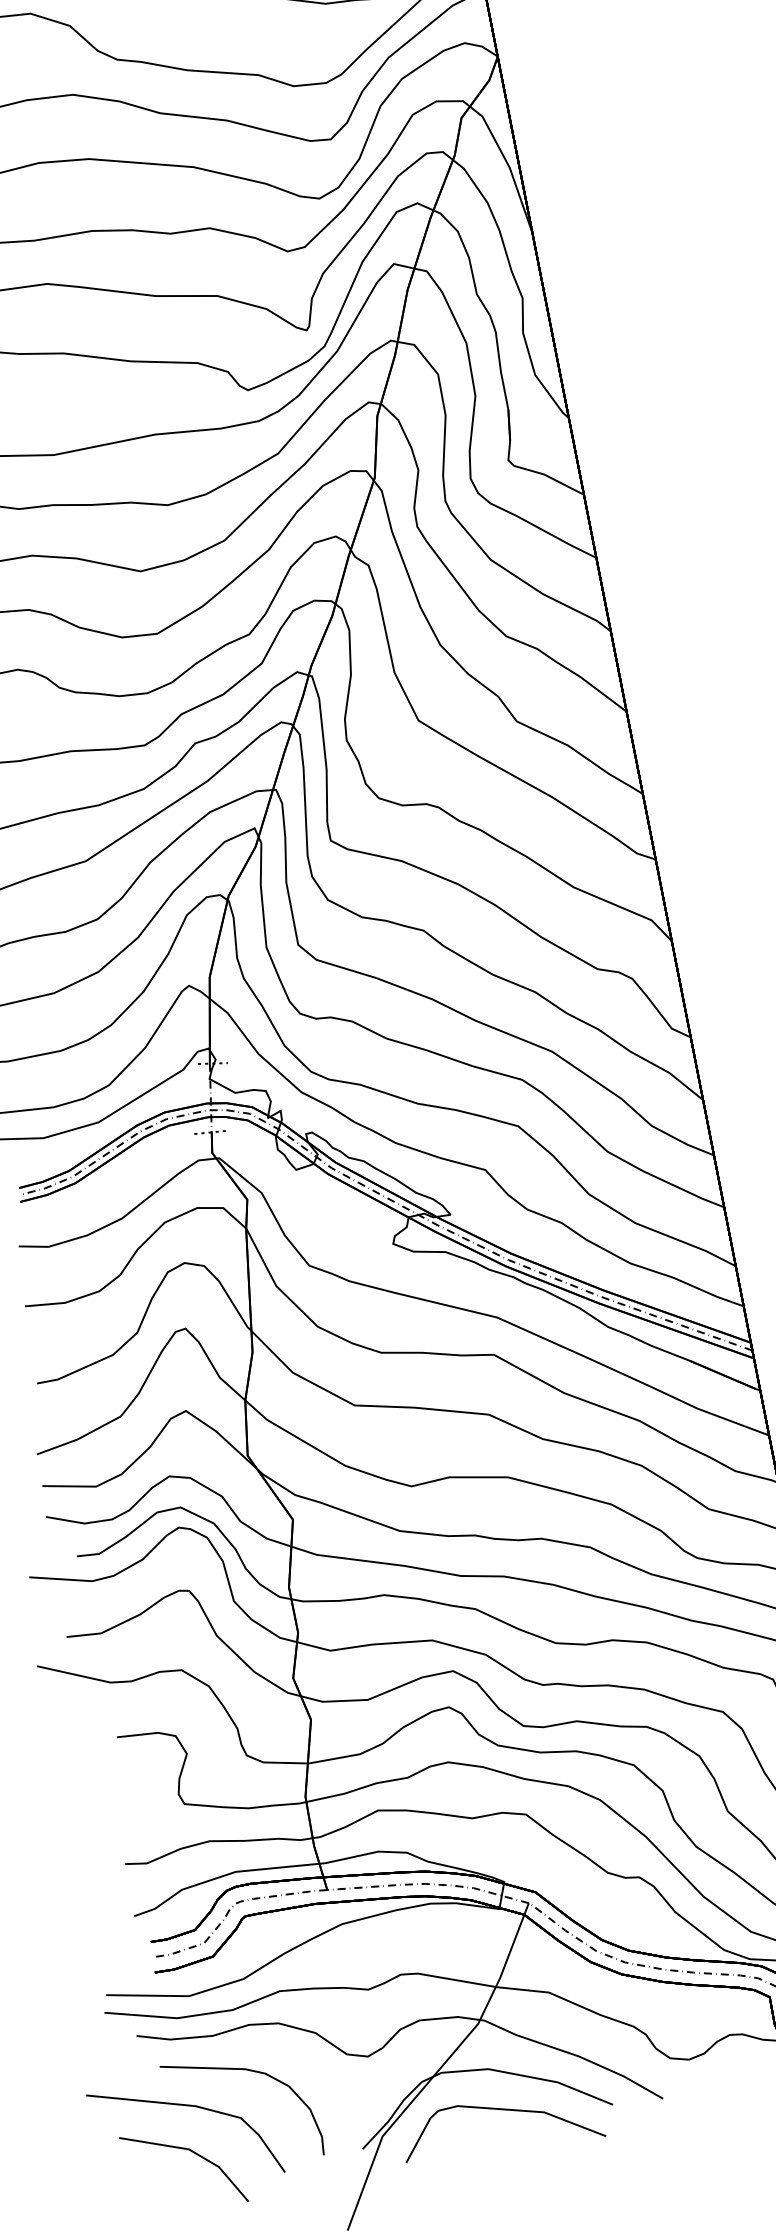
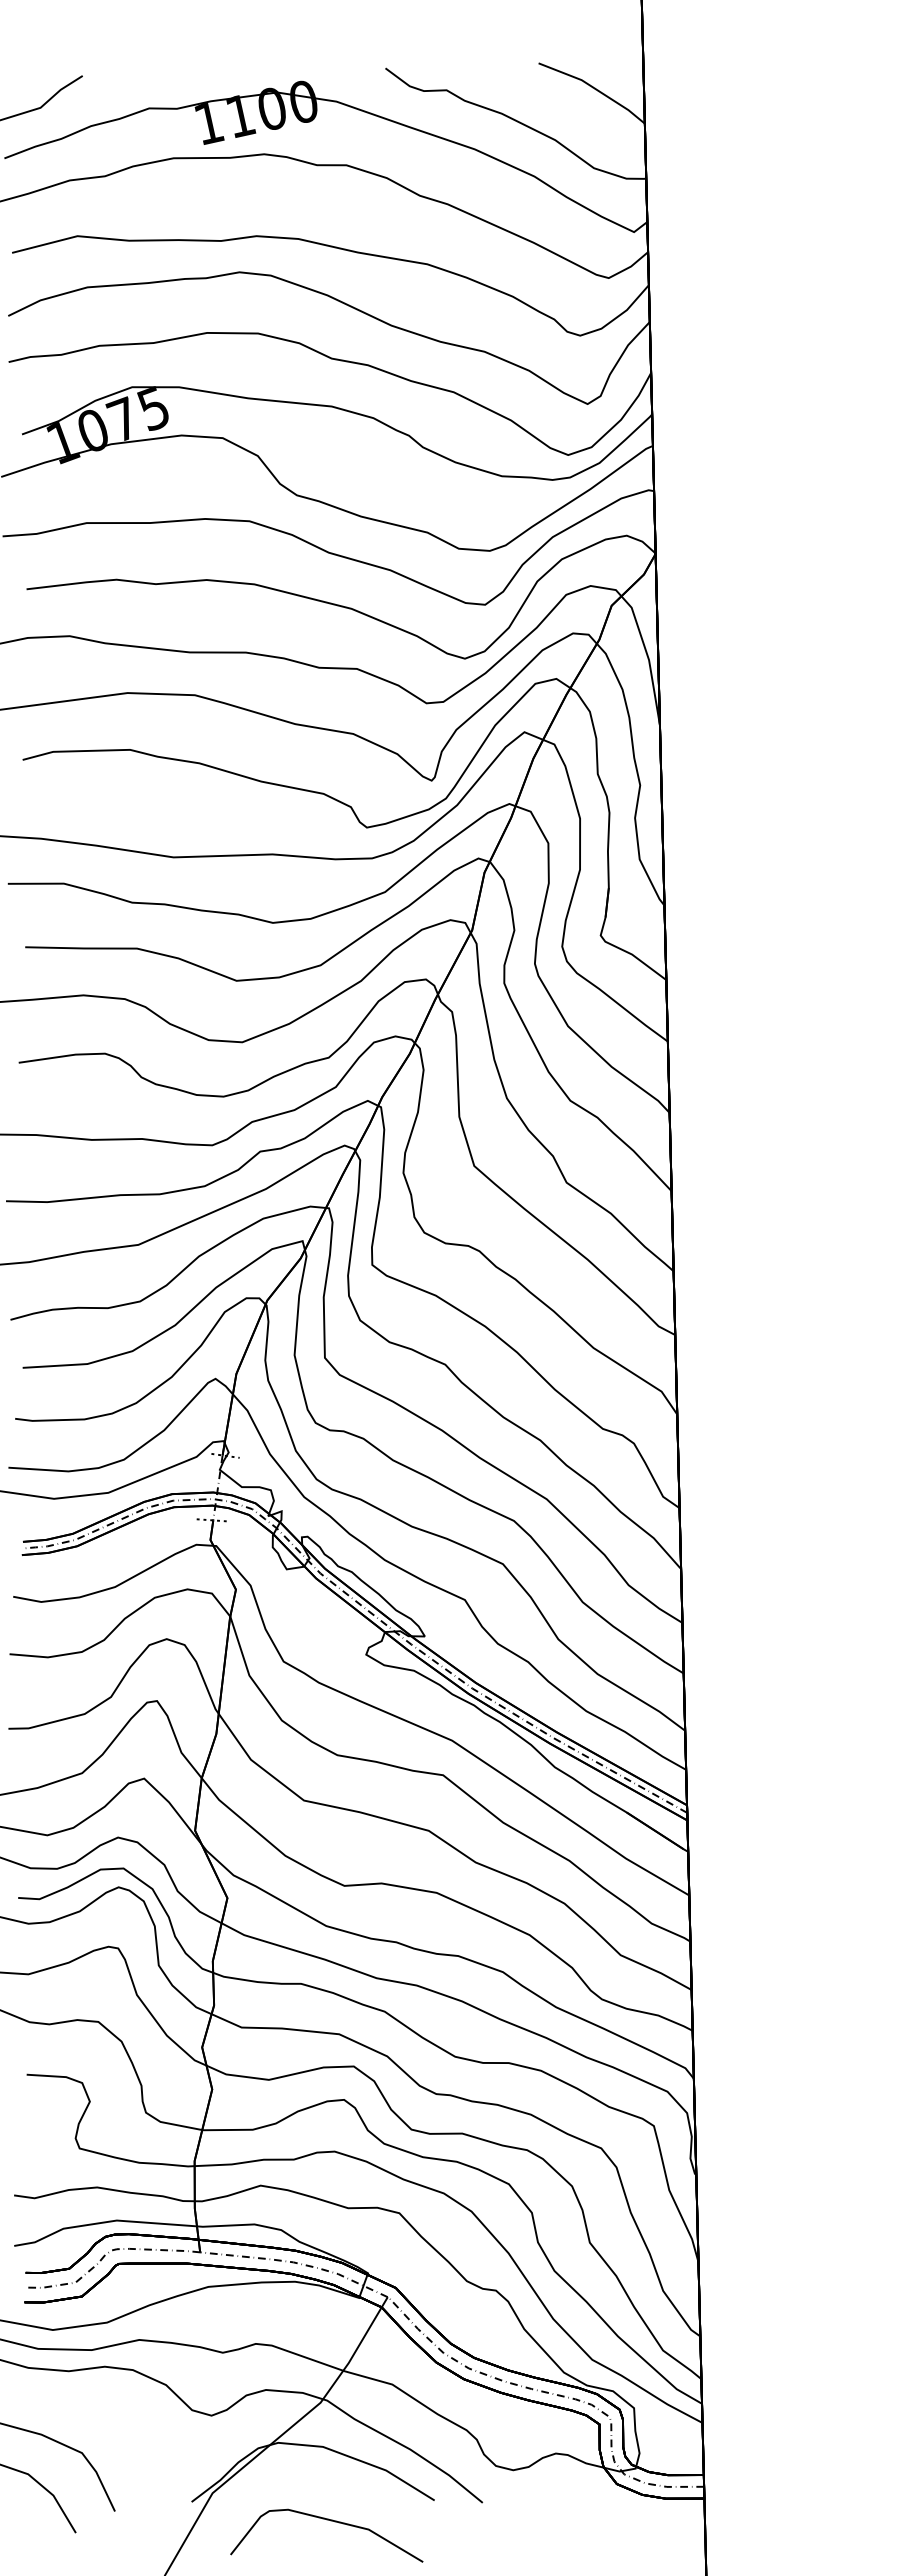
curve: (249, 2071) -> (97, 2410), removed
curve: (503, 2110) -> (330, 2521), moved

